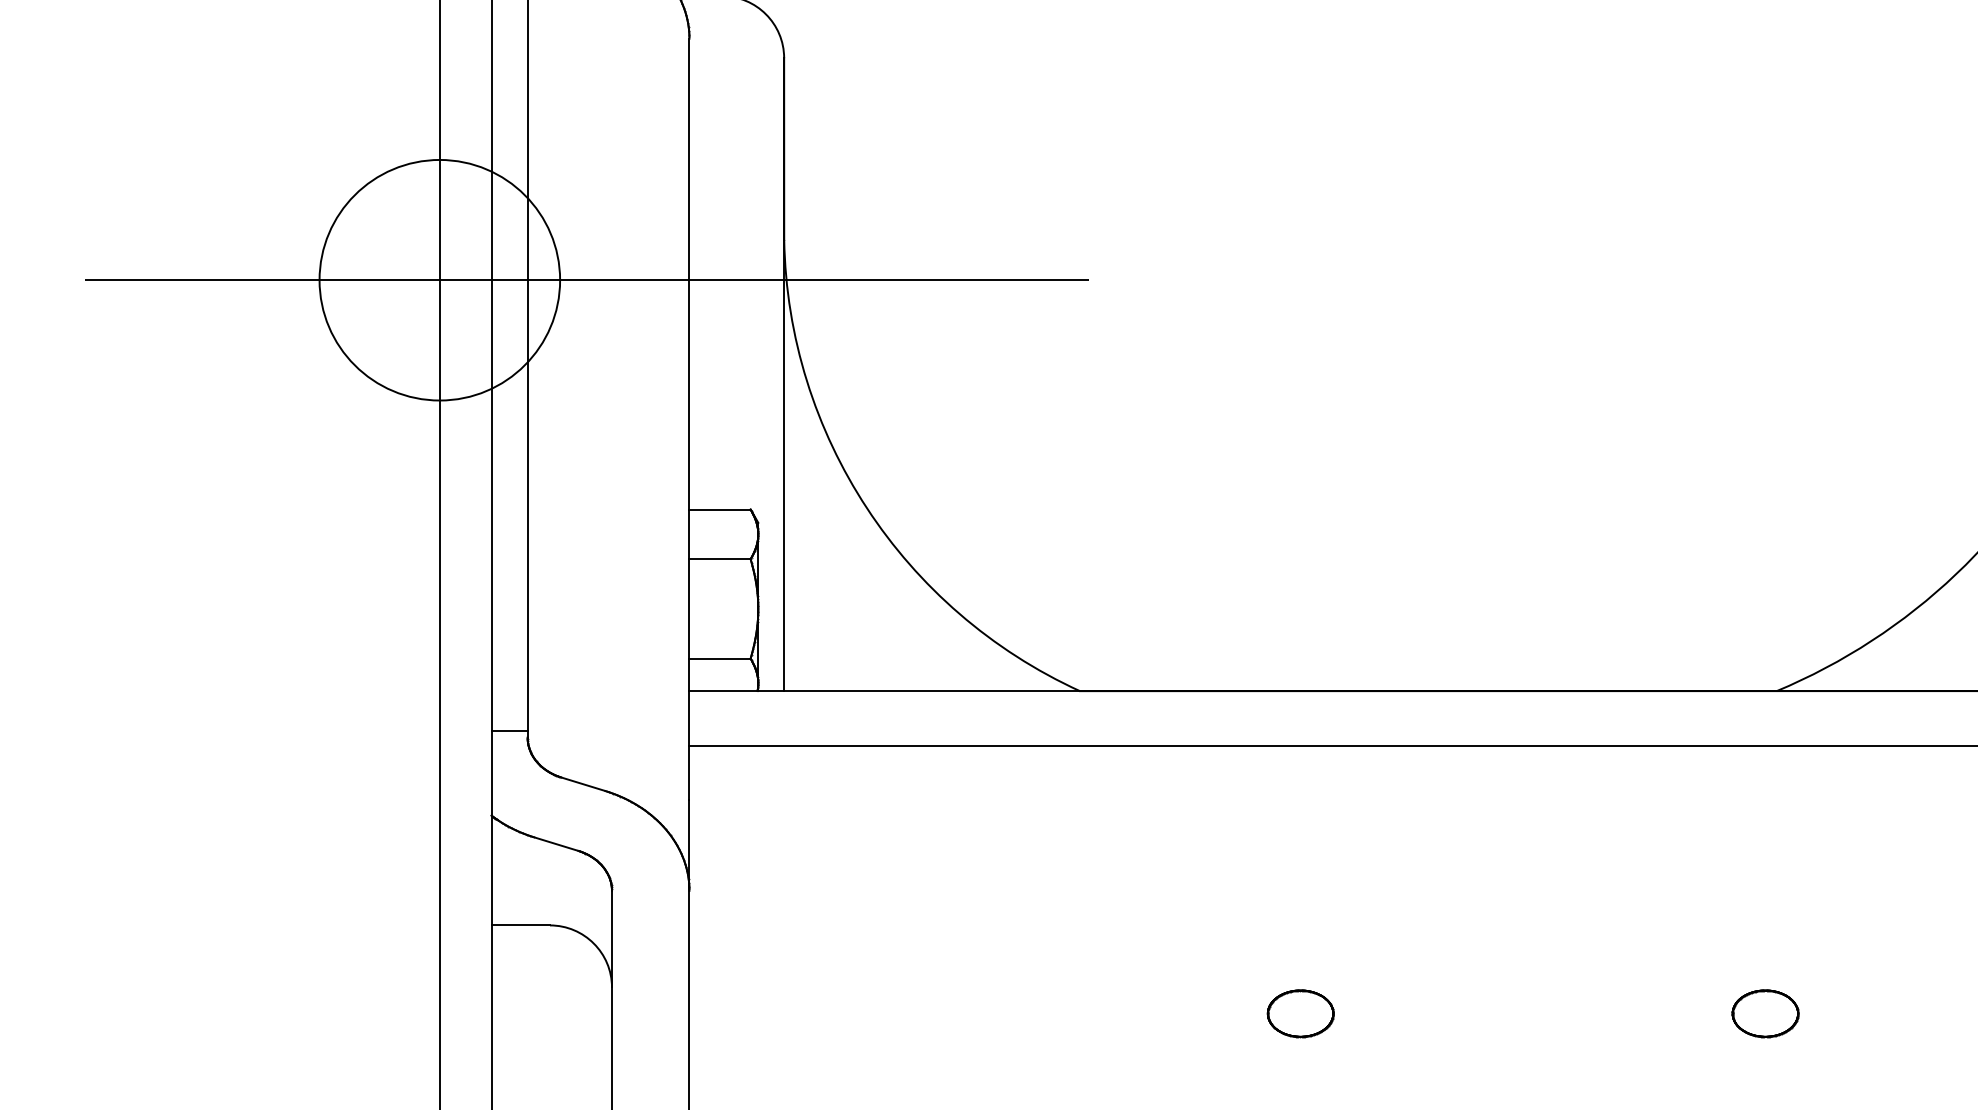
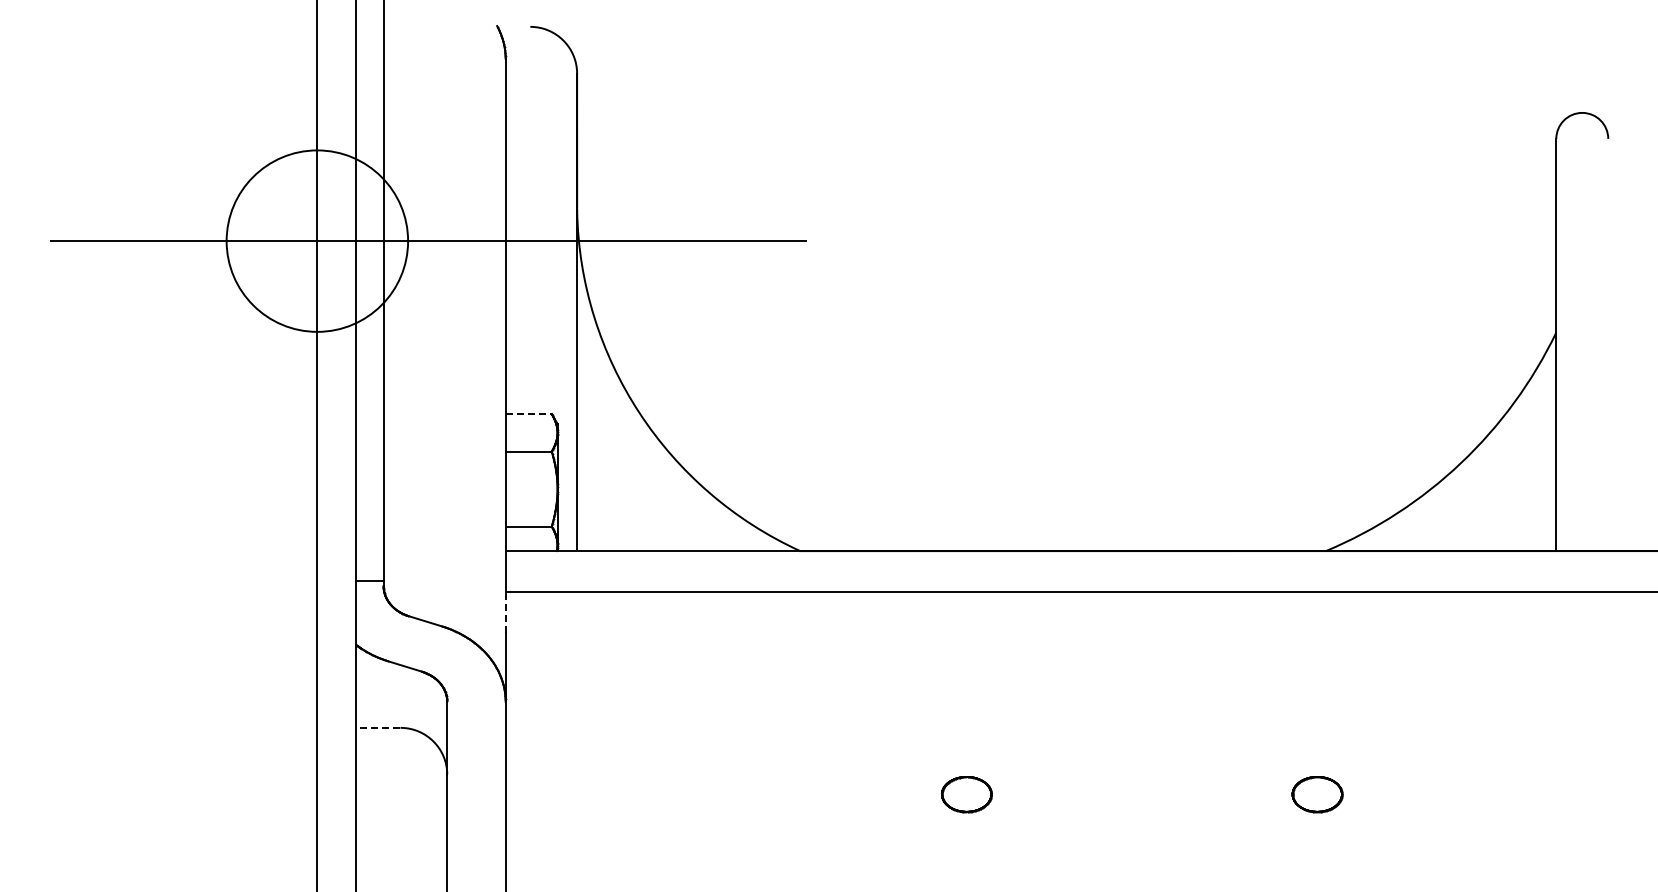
line: (721, 510) -> (529, 414), solid -> dashed
line: (689, 772) -> (505, 612), solid -> dashed
line: (519, 924) -> (377, 727), solid -> dashed

